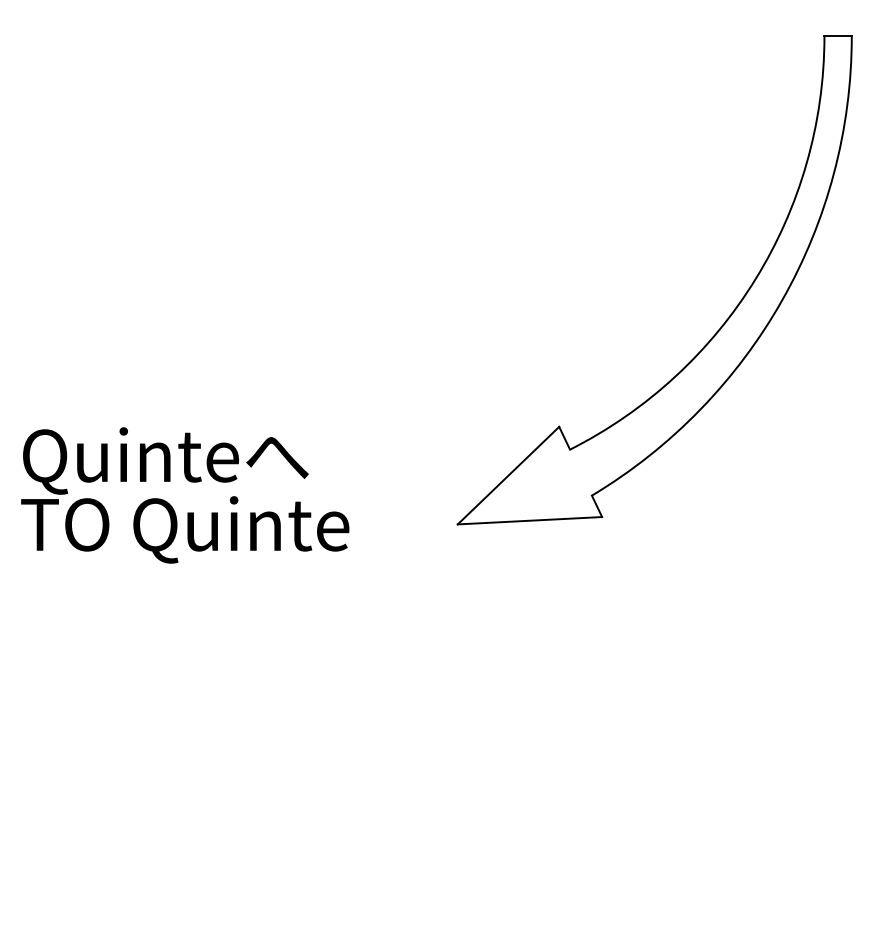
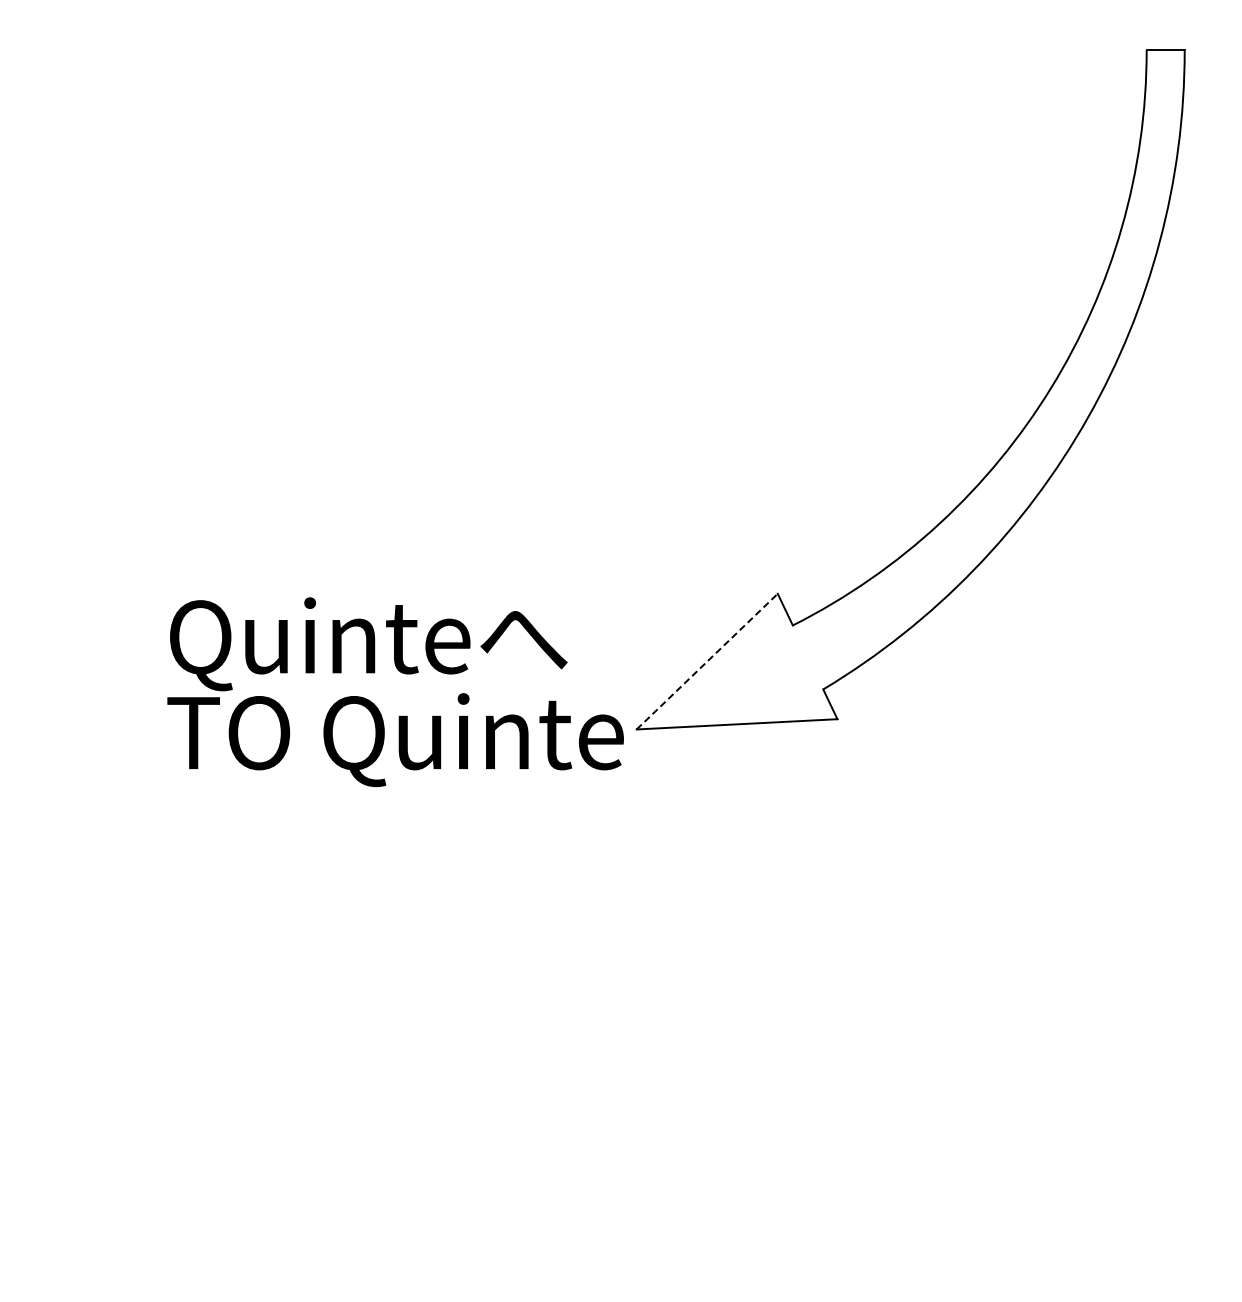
line: (508, 475) -> (707, 661), solid -> dashed
text: (185, 495) -> (395, 692), moved

